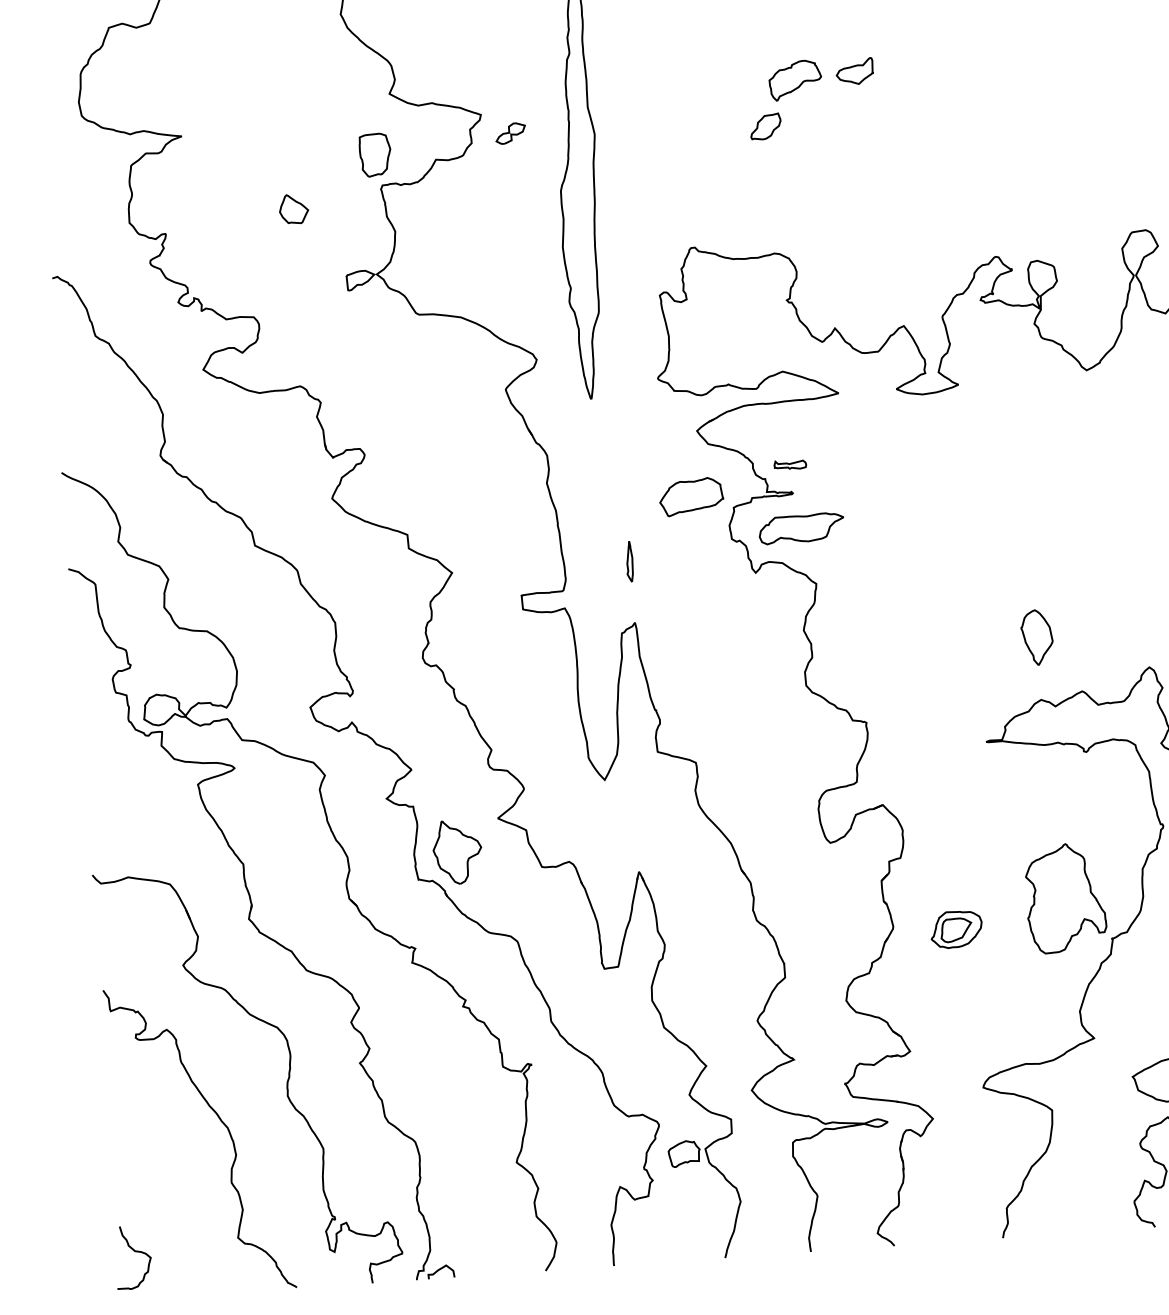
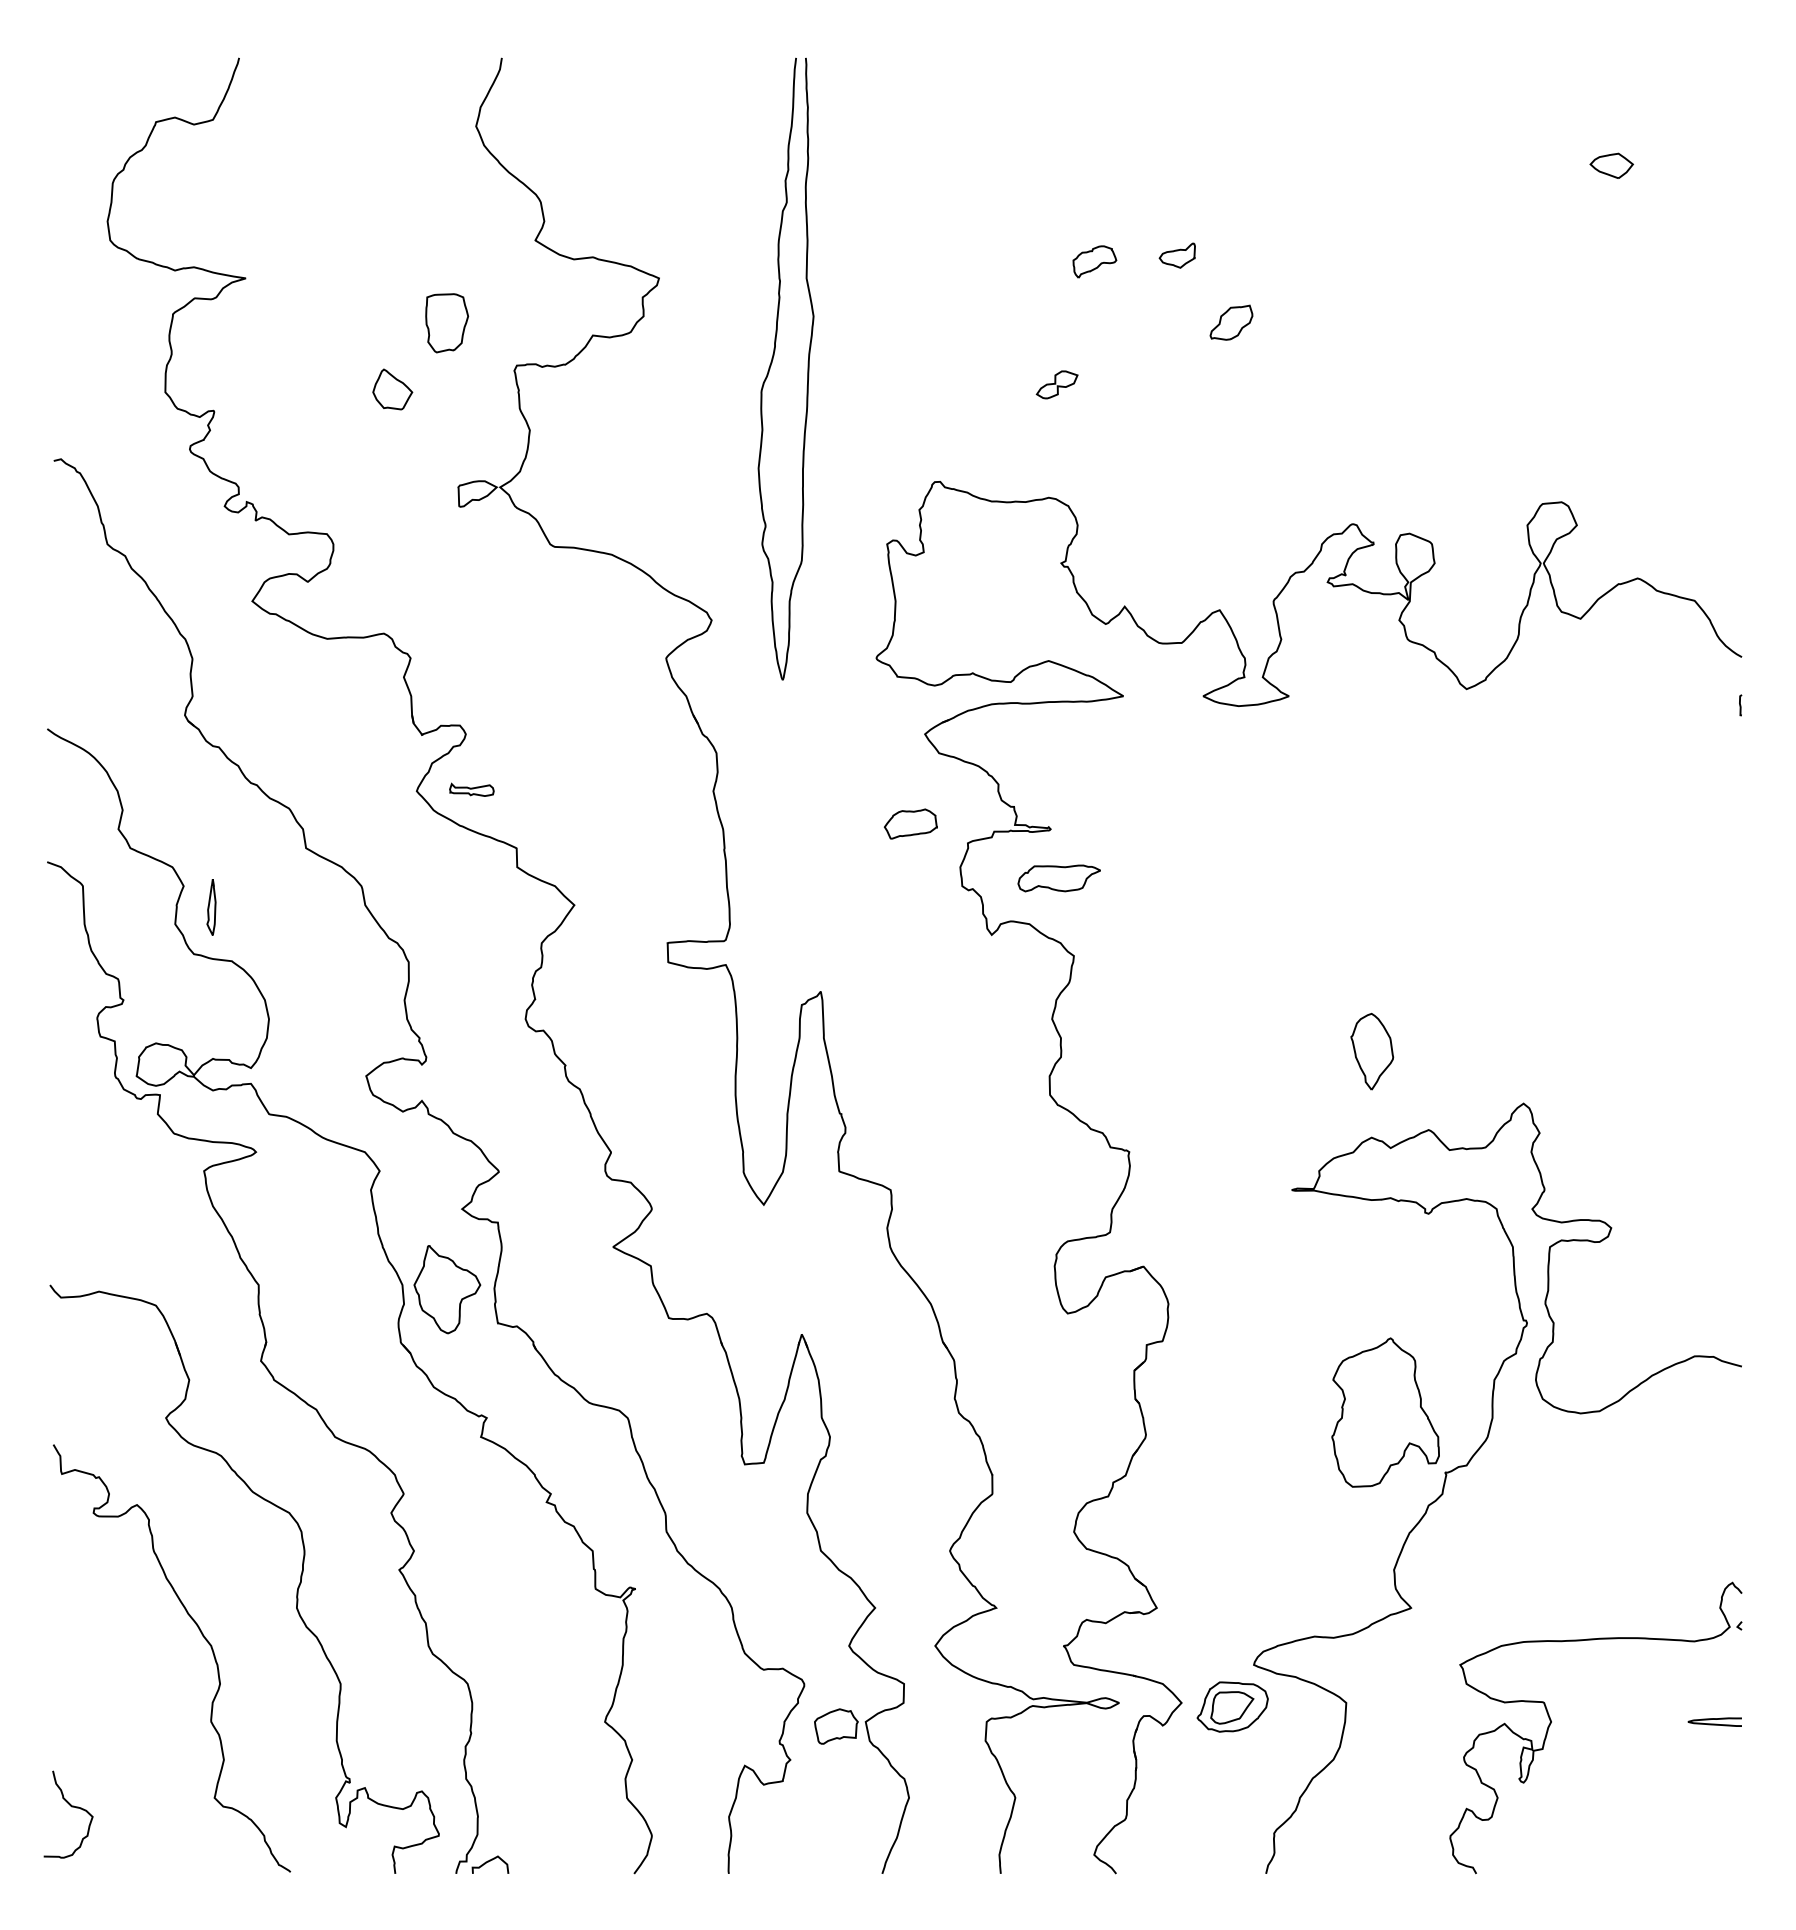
part: (854, 71) -> (1177, 255), size x0.7
part: (795, 80) -> (1094, 261), size x0.6
part: (765, 126) -> (1231, 322), moved
part: (510, 133) -> (1056, 384), moved
part: (375, 155) -> (447, 323), moved
part: (790, 464) -> (471, 789), moved
part: (691, 496) -> (910, 823), size x0.6
part: (801, 528) -> (1059, 878), size x0.7
part: (629, 561) -> (211, 907), moved
part: (457, 852) -> (447, 1289), moved
part: (956, 929) -> (1232, 1706), moved

